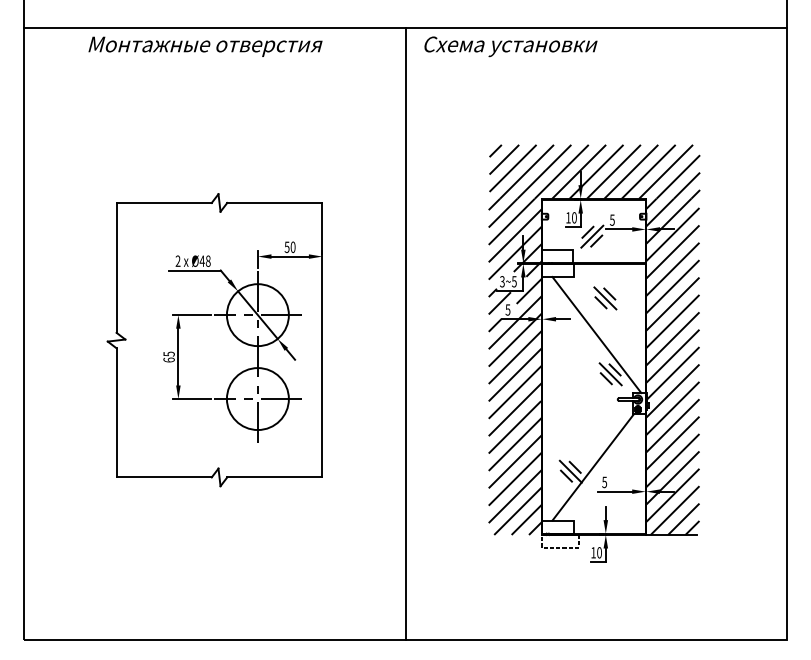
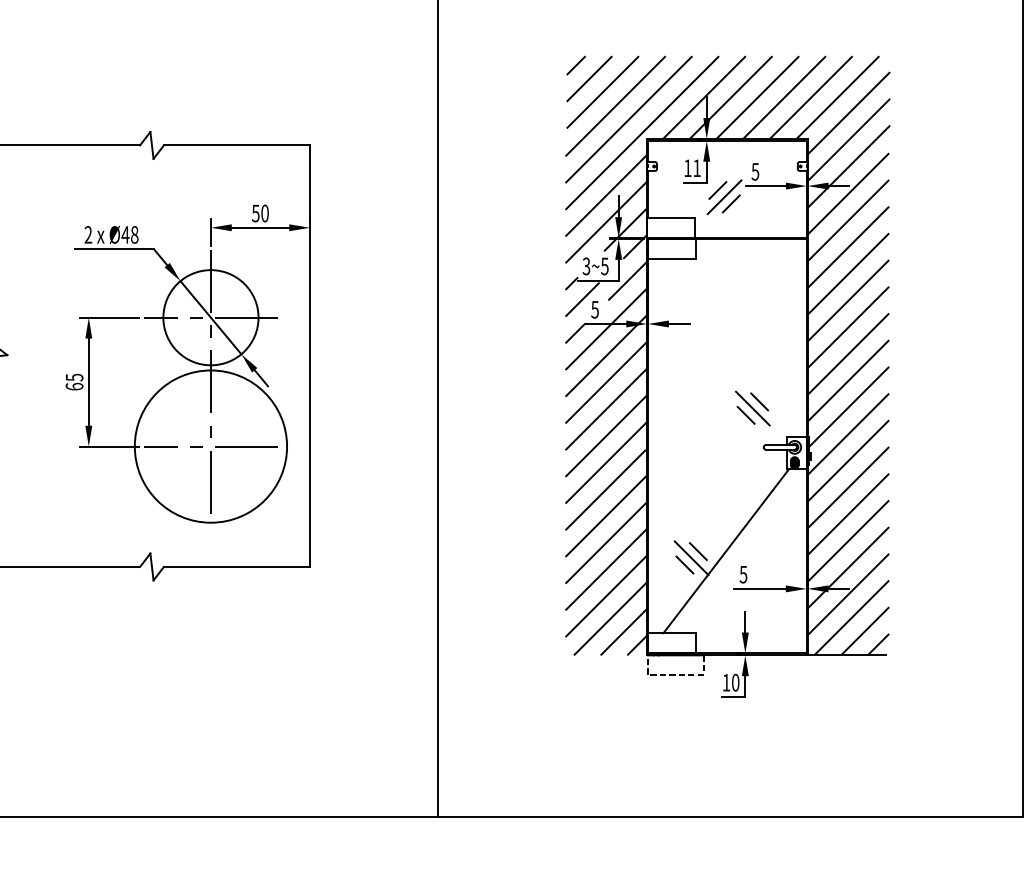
text: (574, 217) -> (697, 167), 10 -> 11
part: (605, 298) -> (744, 292), removed
line: (596, 335) -> (731, 348), removed
circle: (257, 399) -> (210, 447), size x1.6

